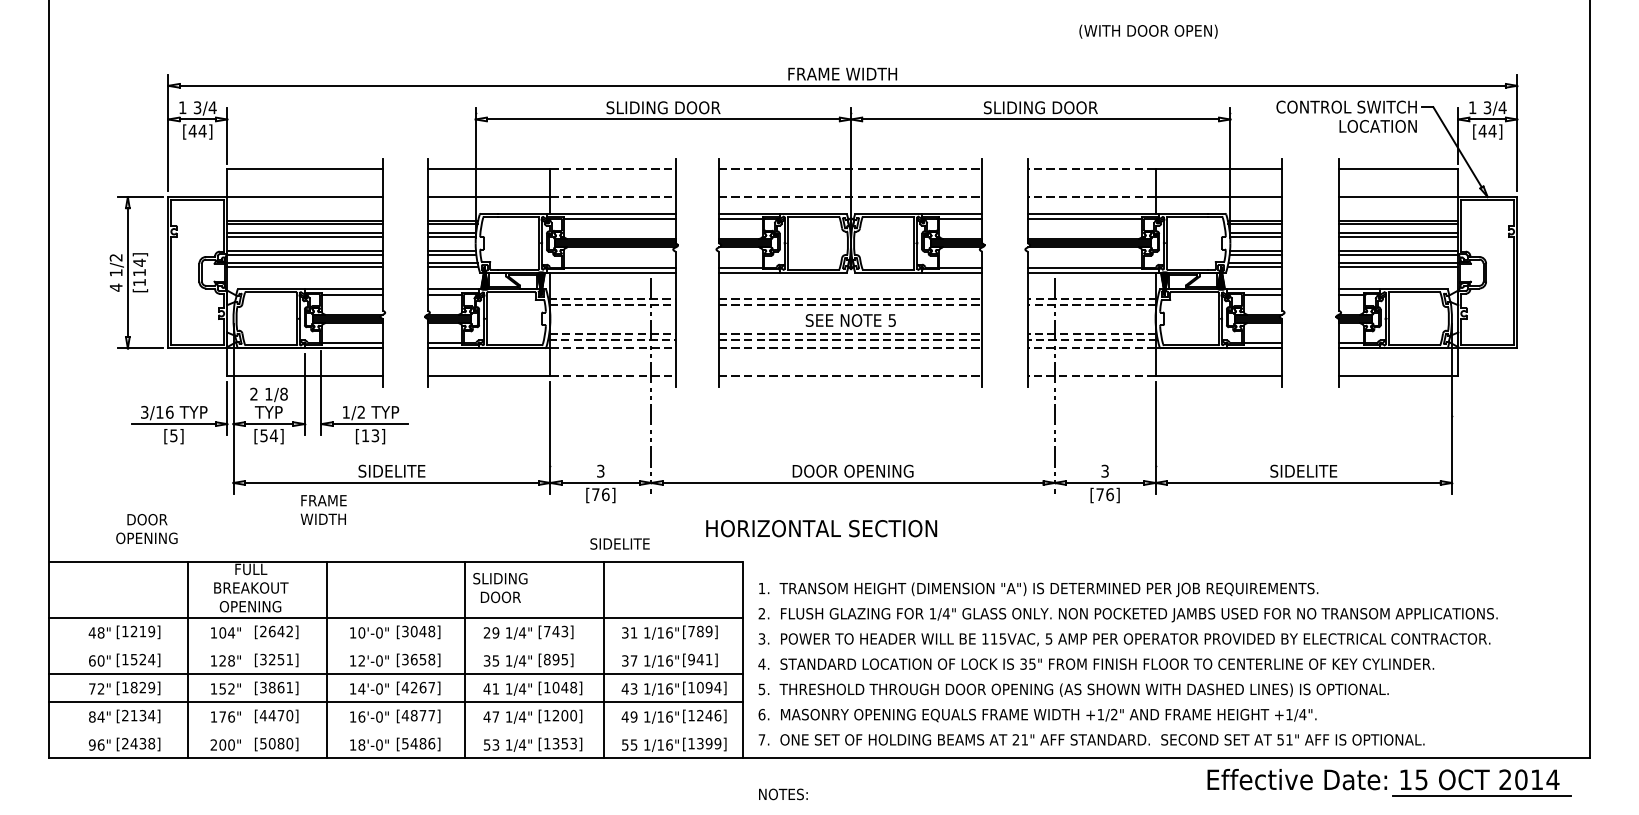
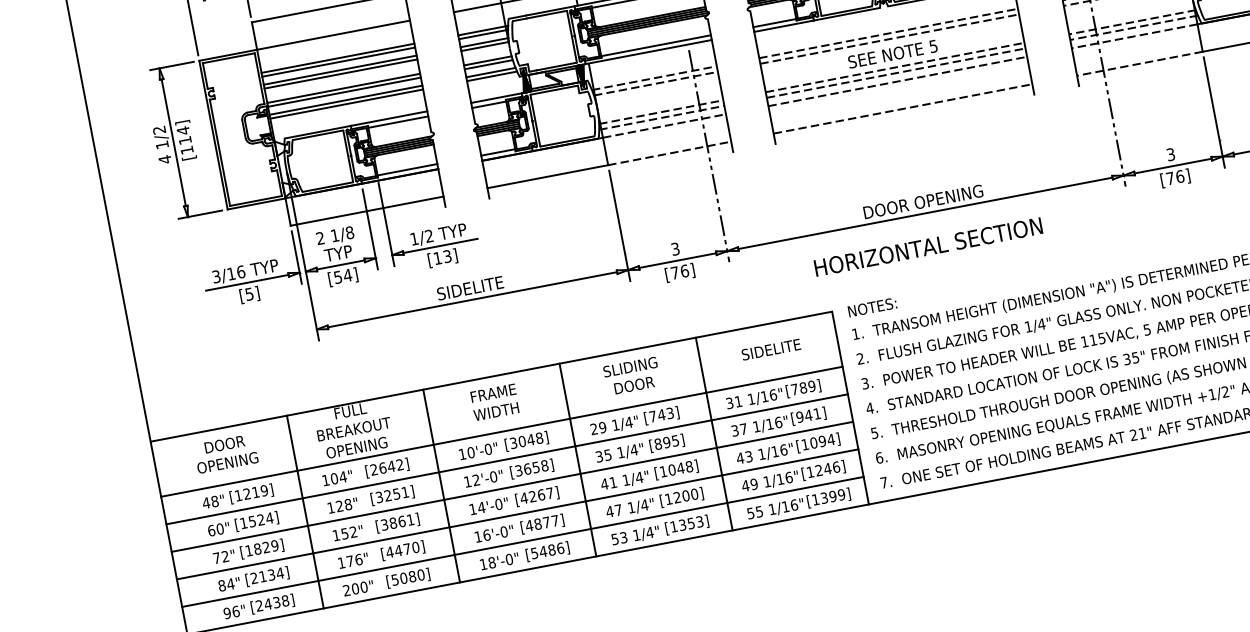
text: (323, 509) -> (494, 401), moved
text: (821, 528) -> (928, 246), moved
text: (146, 529) -> (225, 454), moved
text: (619, 543) -> (770, 349), moved
text: (500, 588) -> (632, 376), moved
line: (395, 646) -> (506, 459), added
line: (395, 730) -> (522, 542), added
text: (783, 794) -> (872, 307), moved

